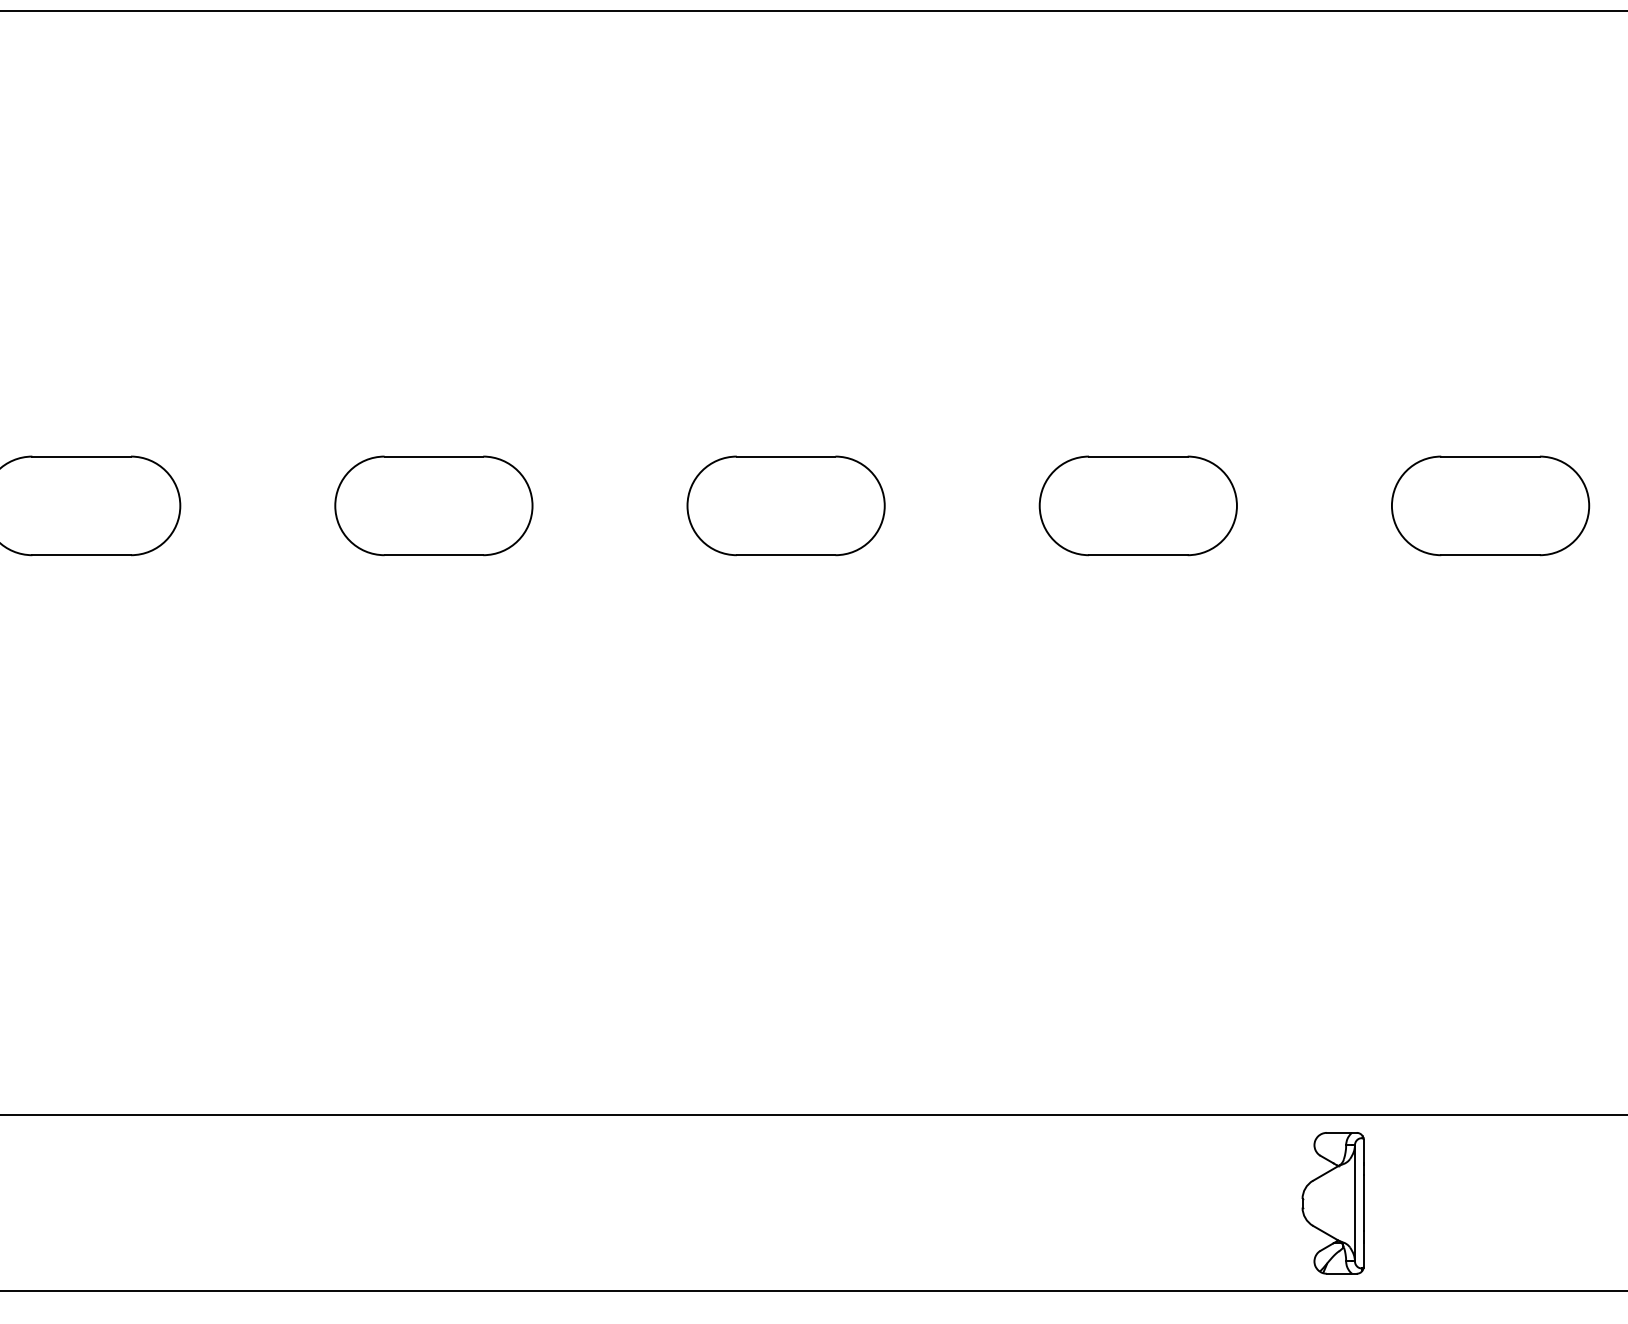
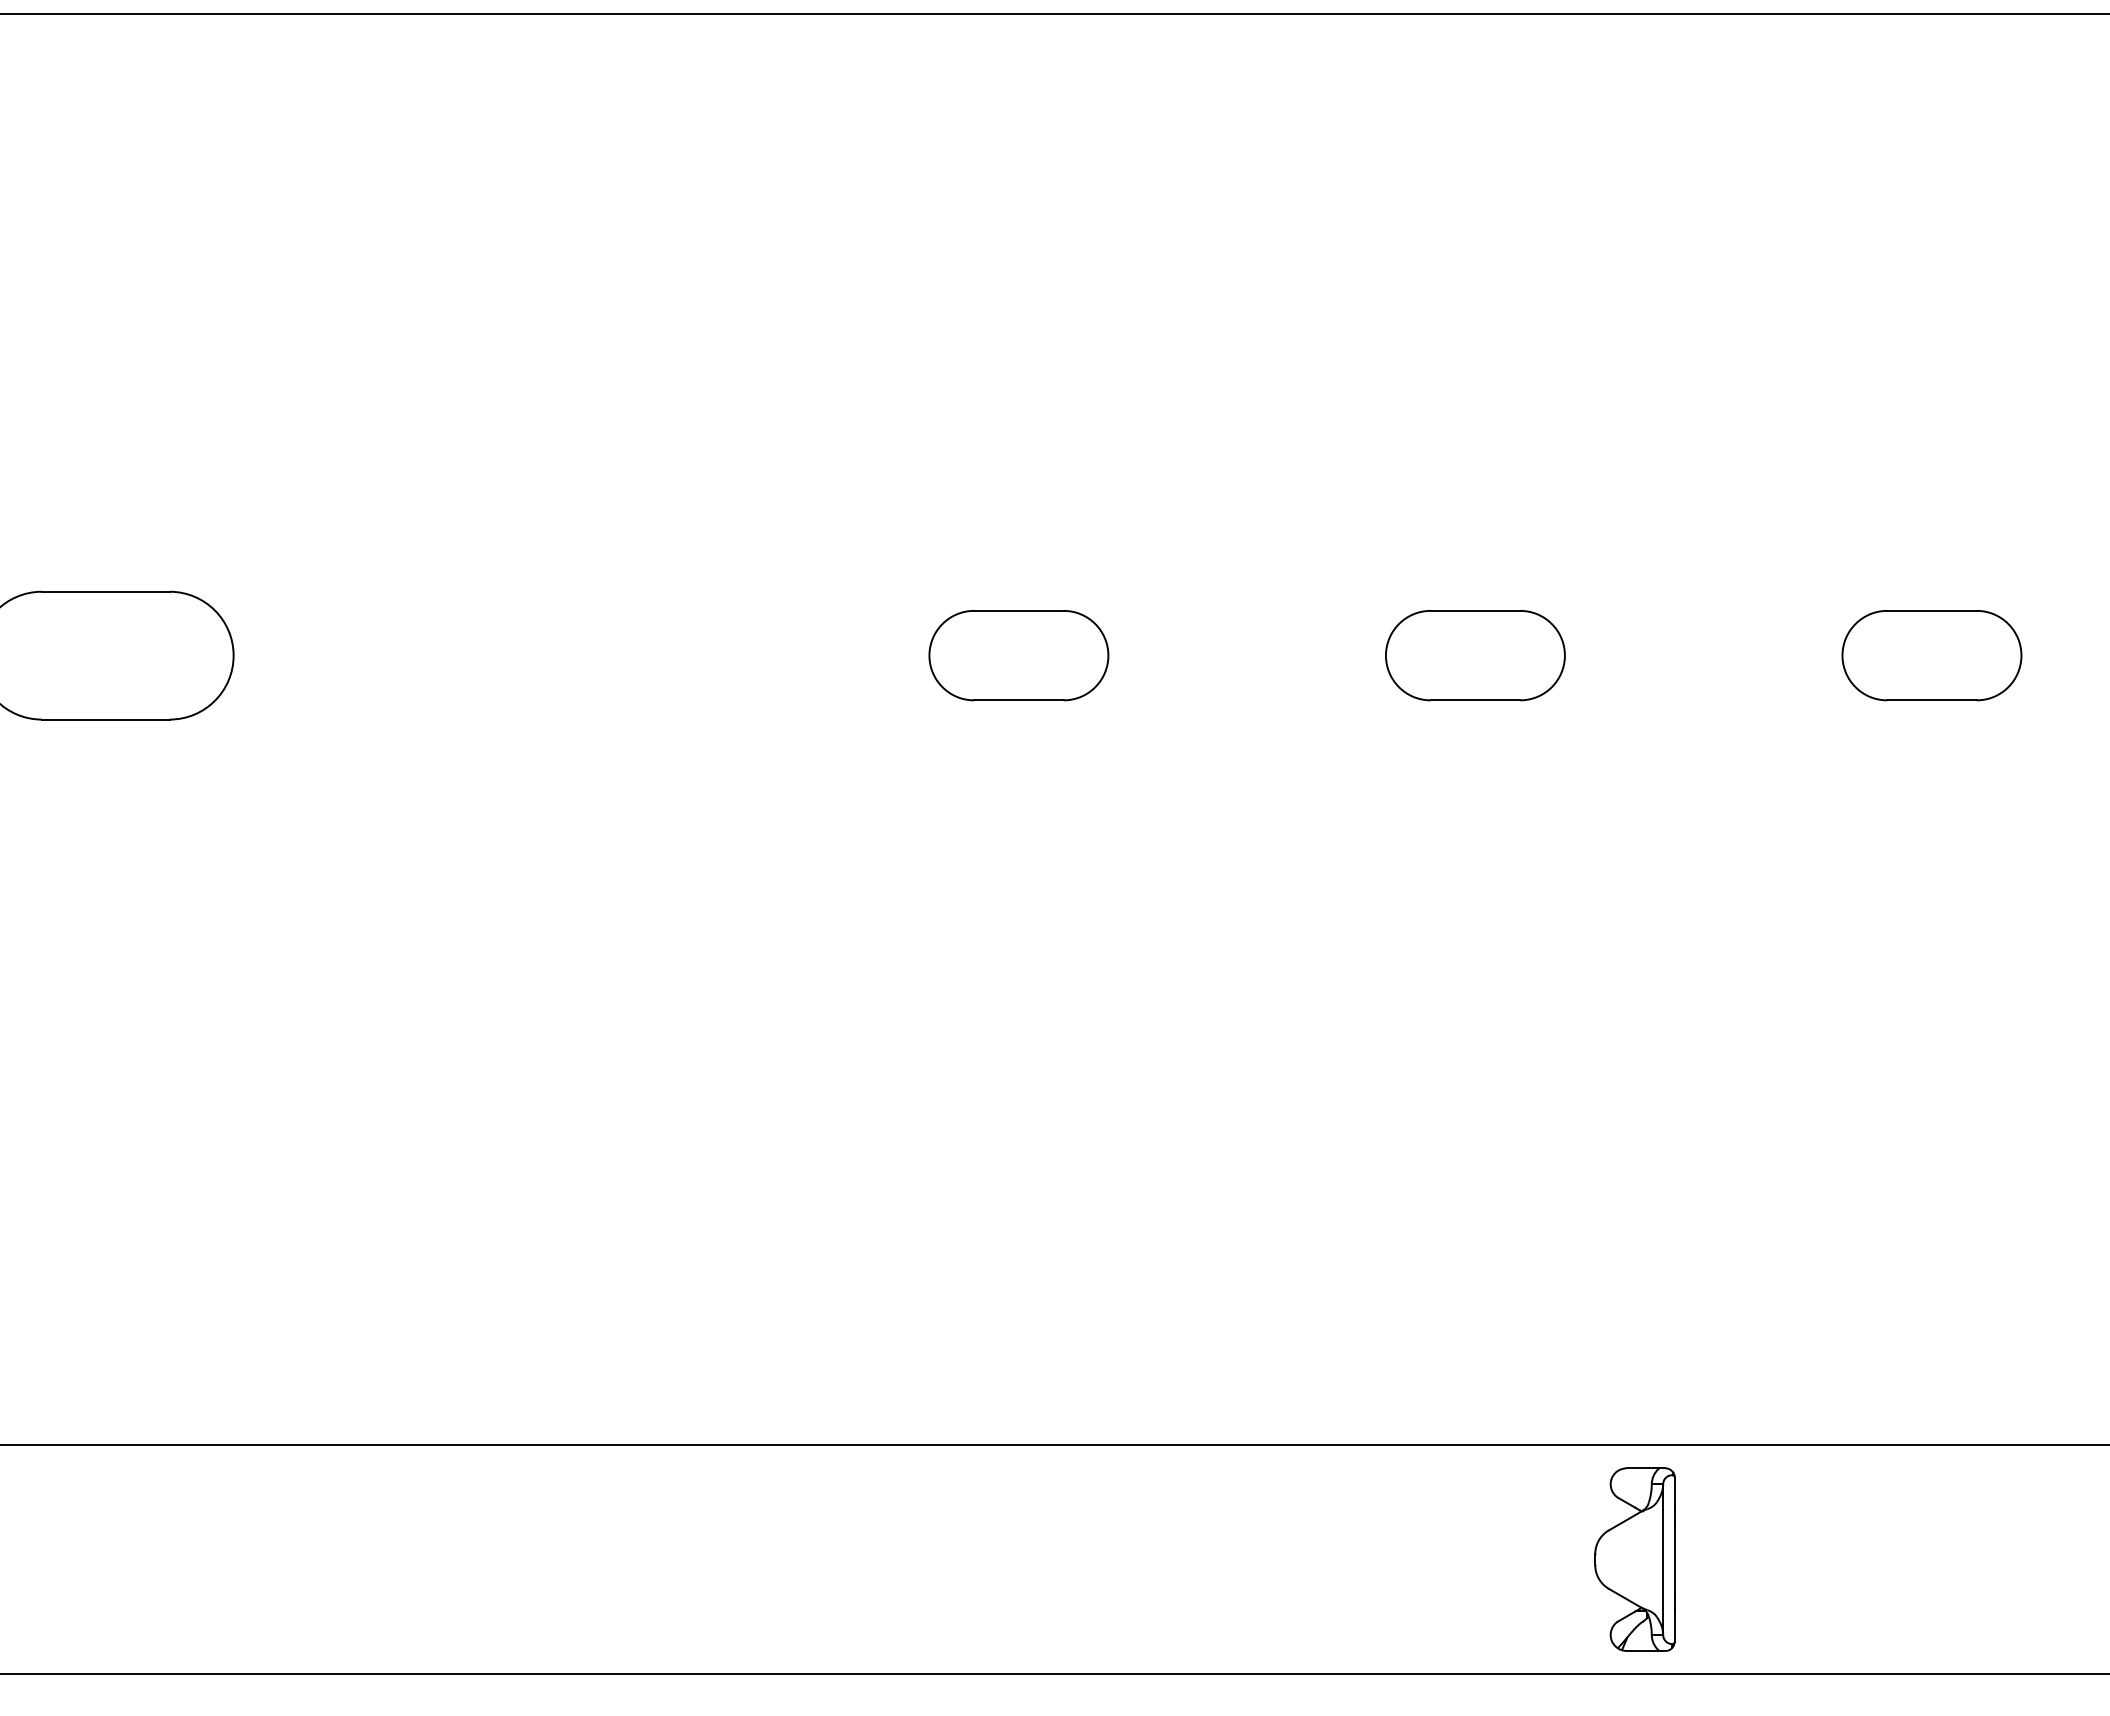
part: (434, 505) -> (562, 655), removed
part: (785, 505) -> (1018, 655), size x0.7
part: (1138, 505) -> (1475, 655), size x0.7
part: (1490, 505) -> (1931, 655), size x0.7
part: (1332, 1203) -> (1634, 1559), moved

